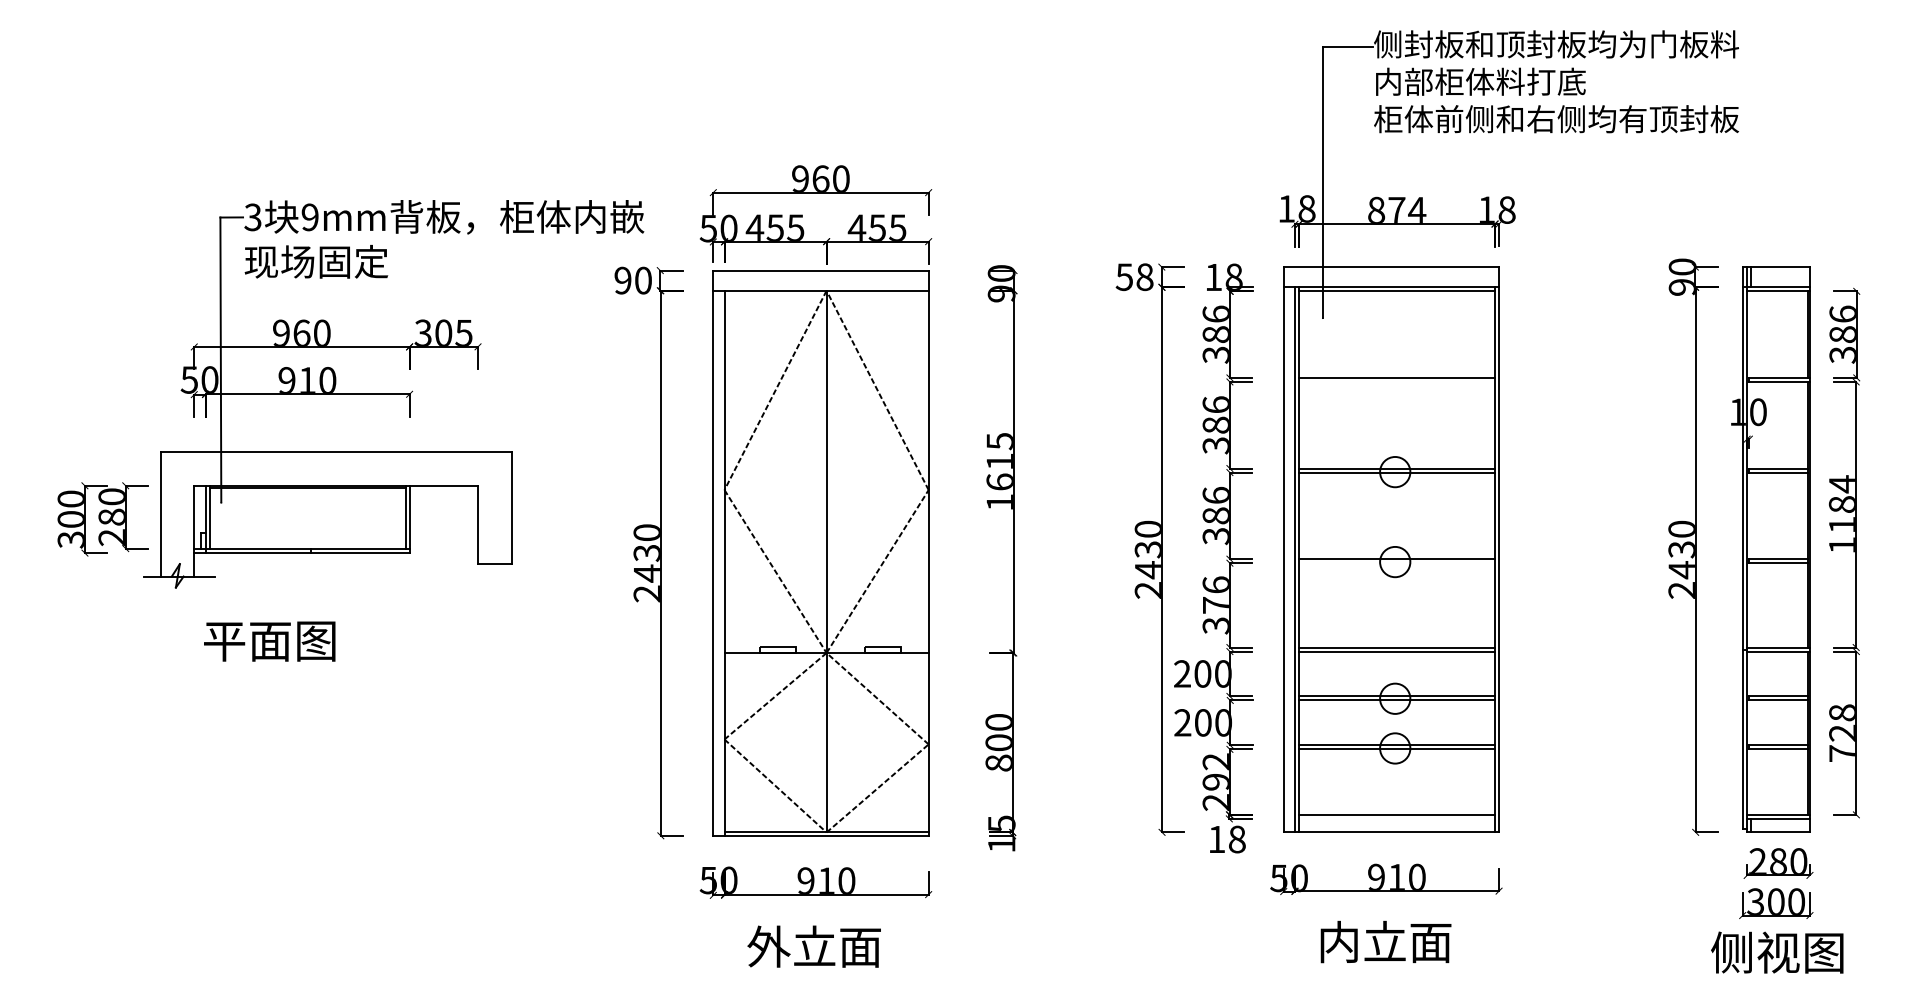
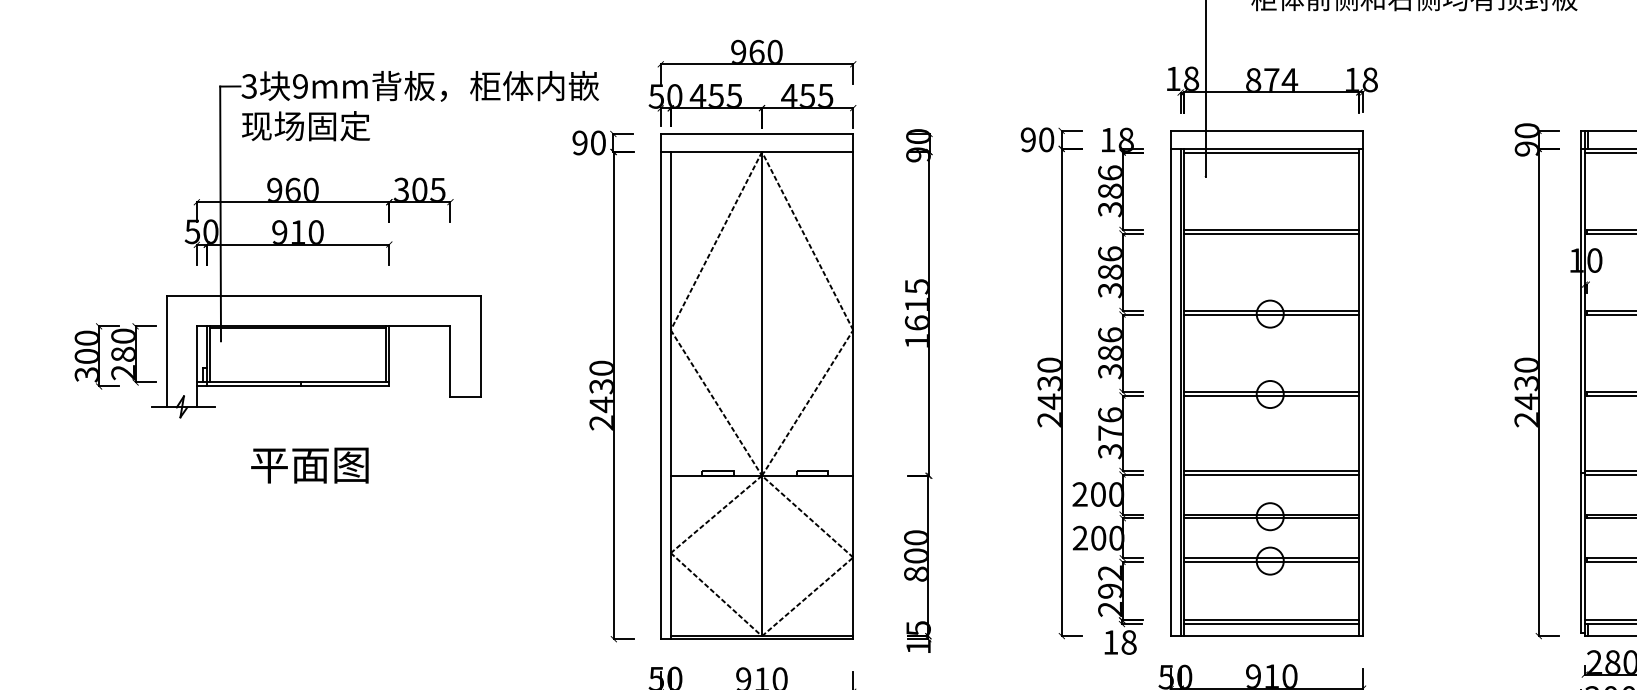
text: (1134, 276) -> (1037, 139), 58 -> 90
line: (1396, 381) -> (1271, 233), added
line: (1396, 563) -> (1271, 395), added
text: (269, 641) -> (309, 465), moved
line: (1396, 818) -> (1271, 623), added

